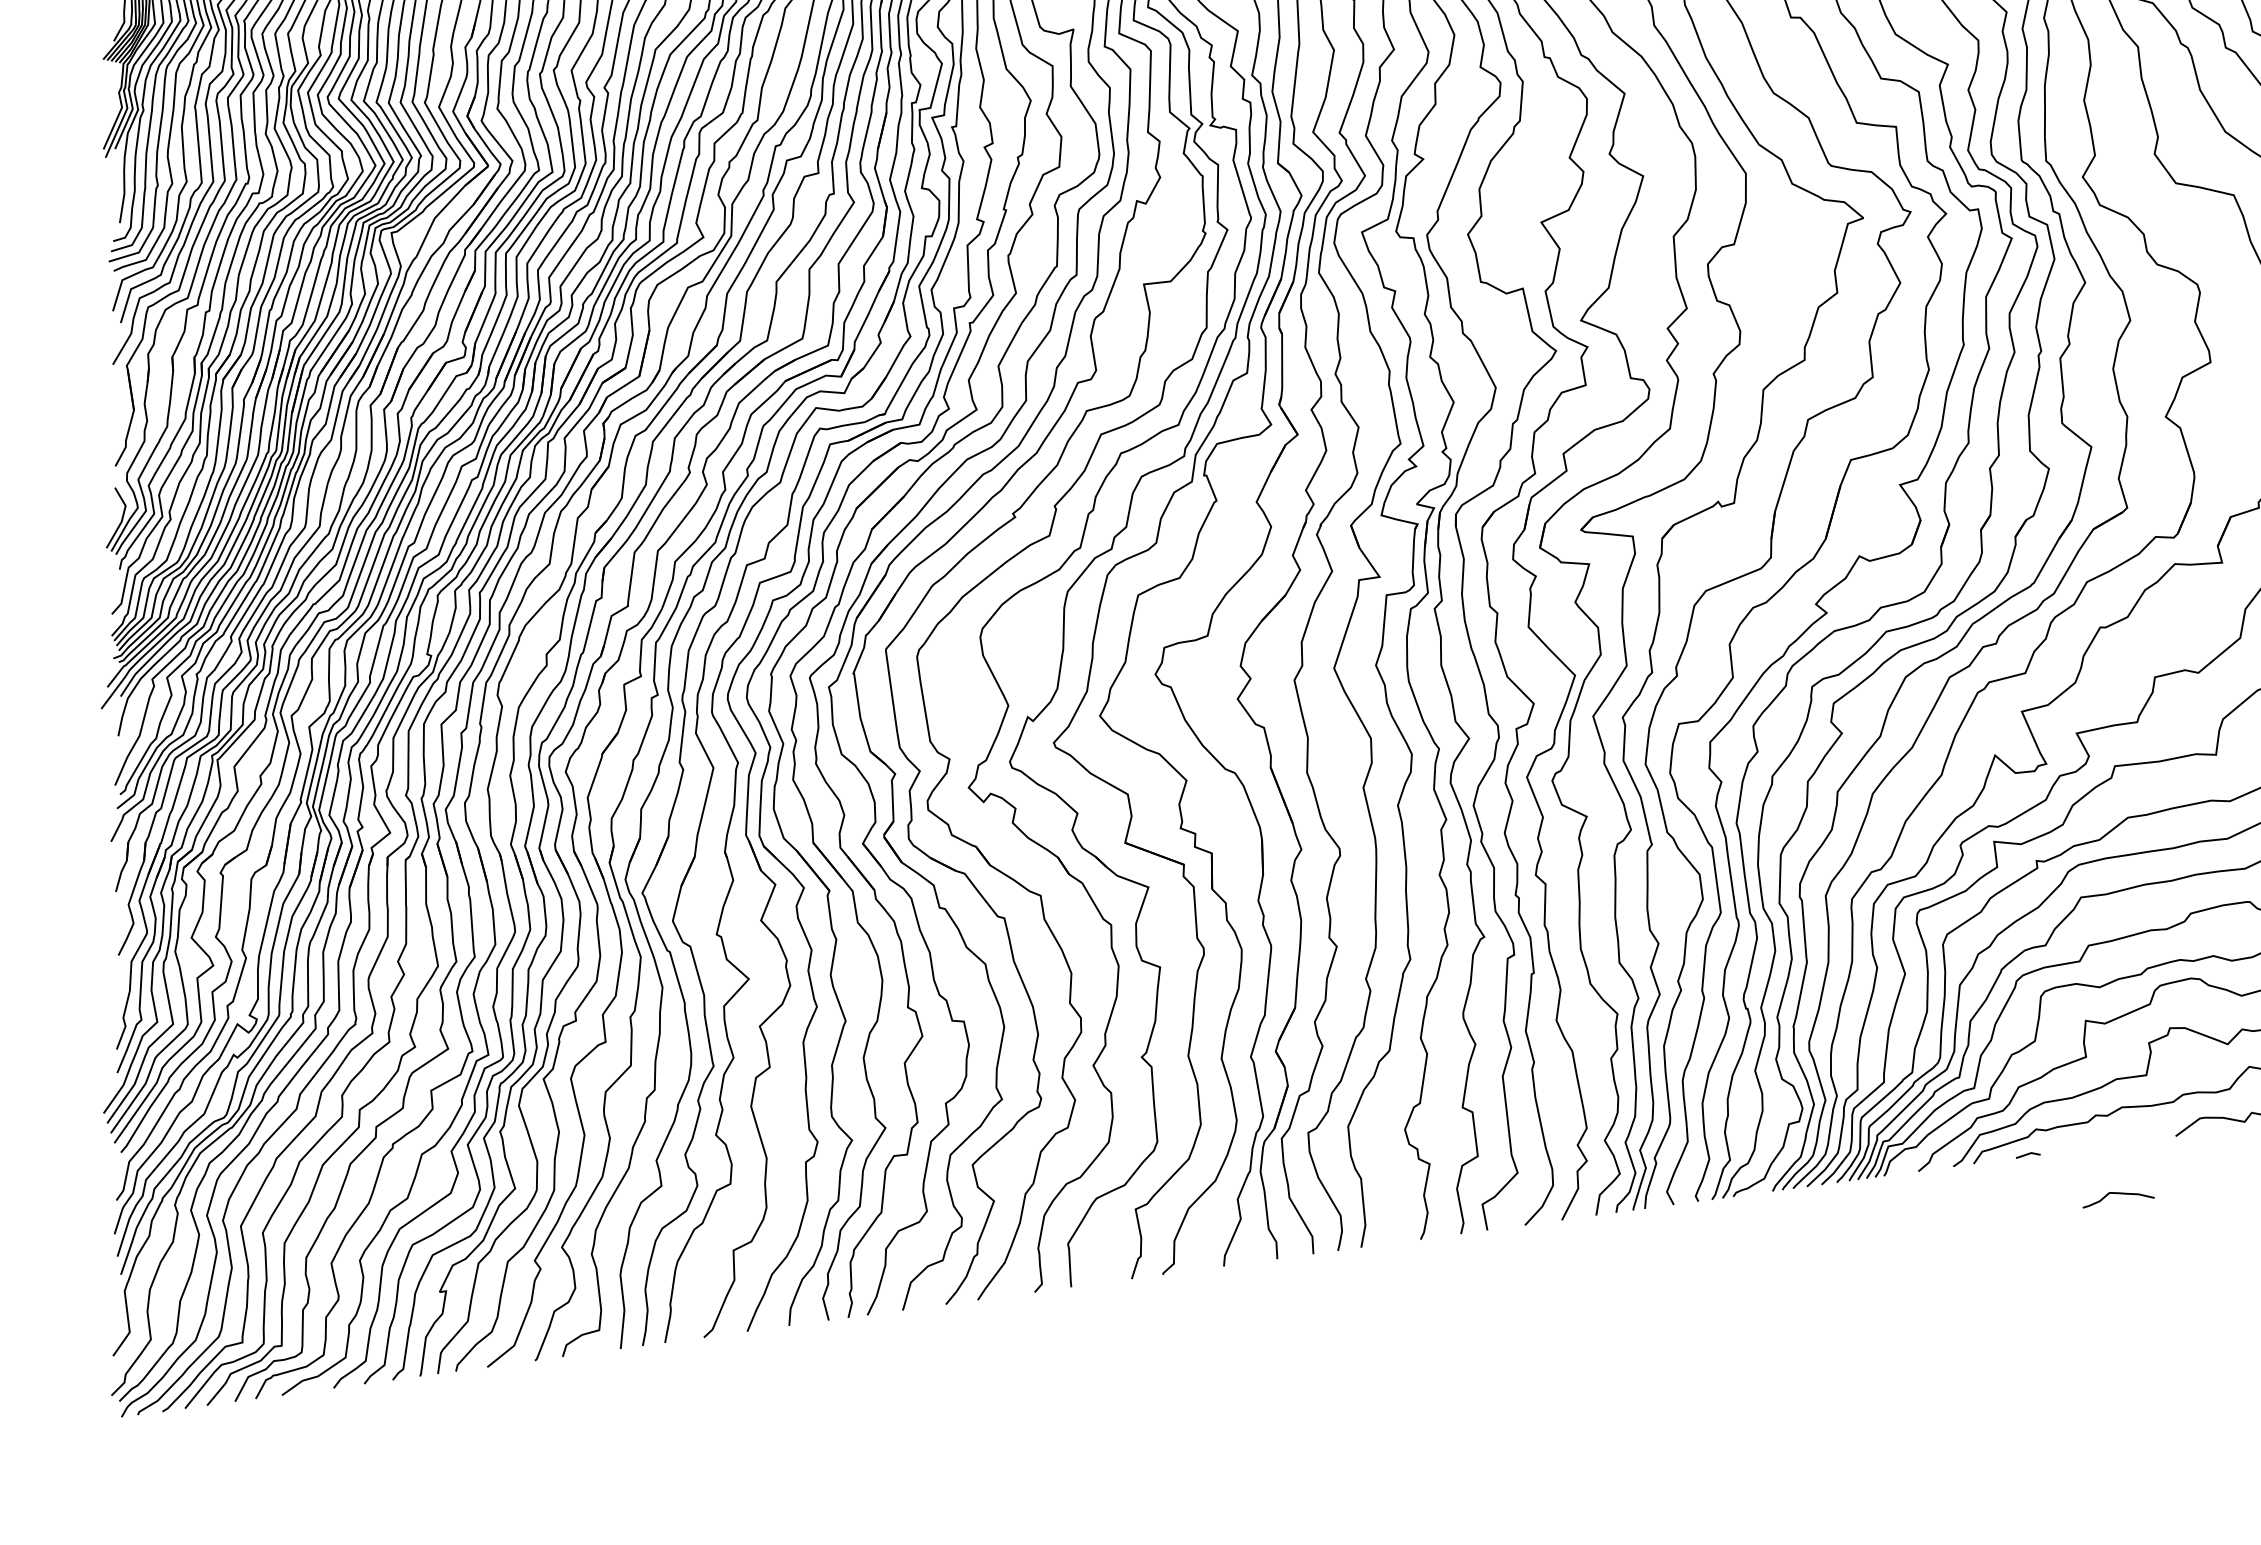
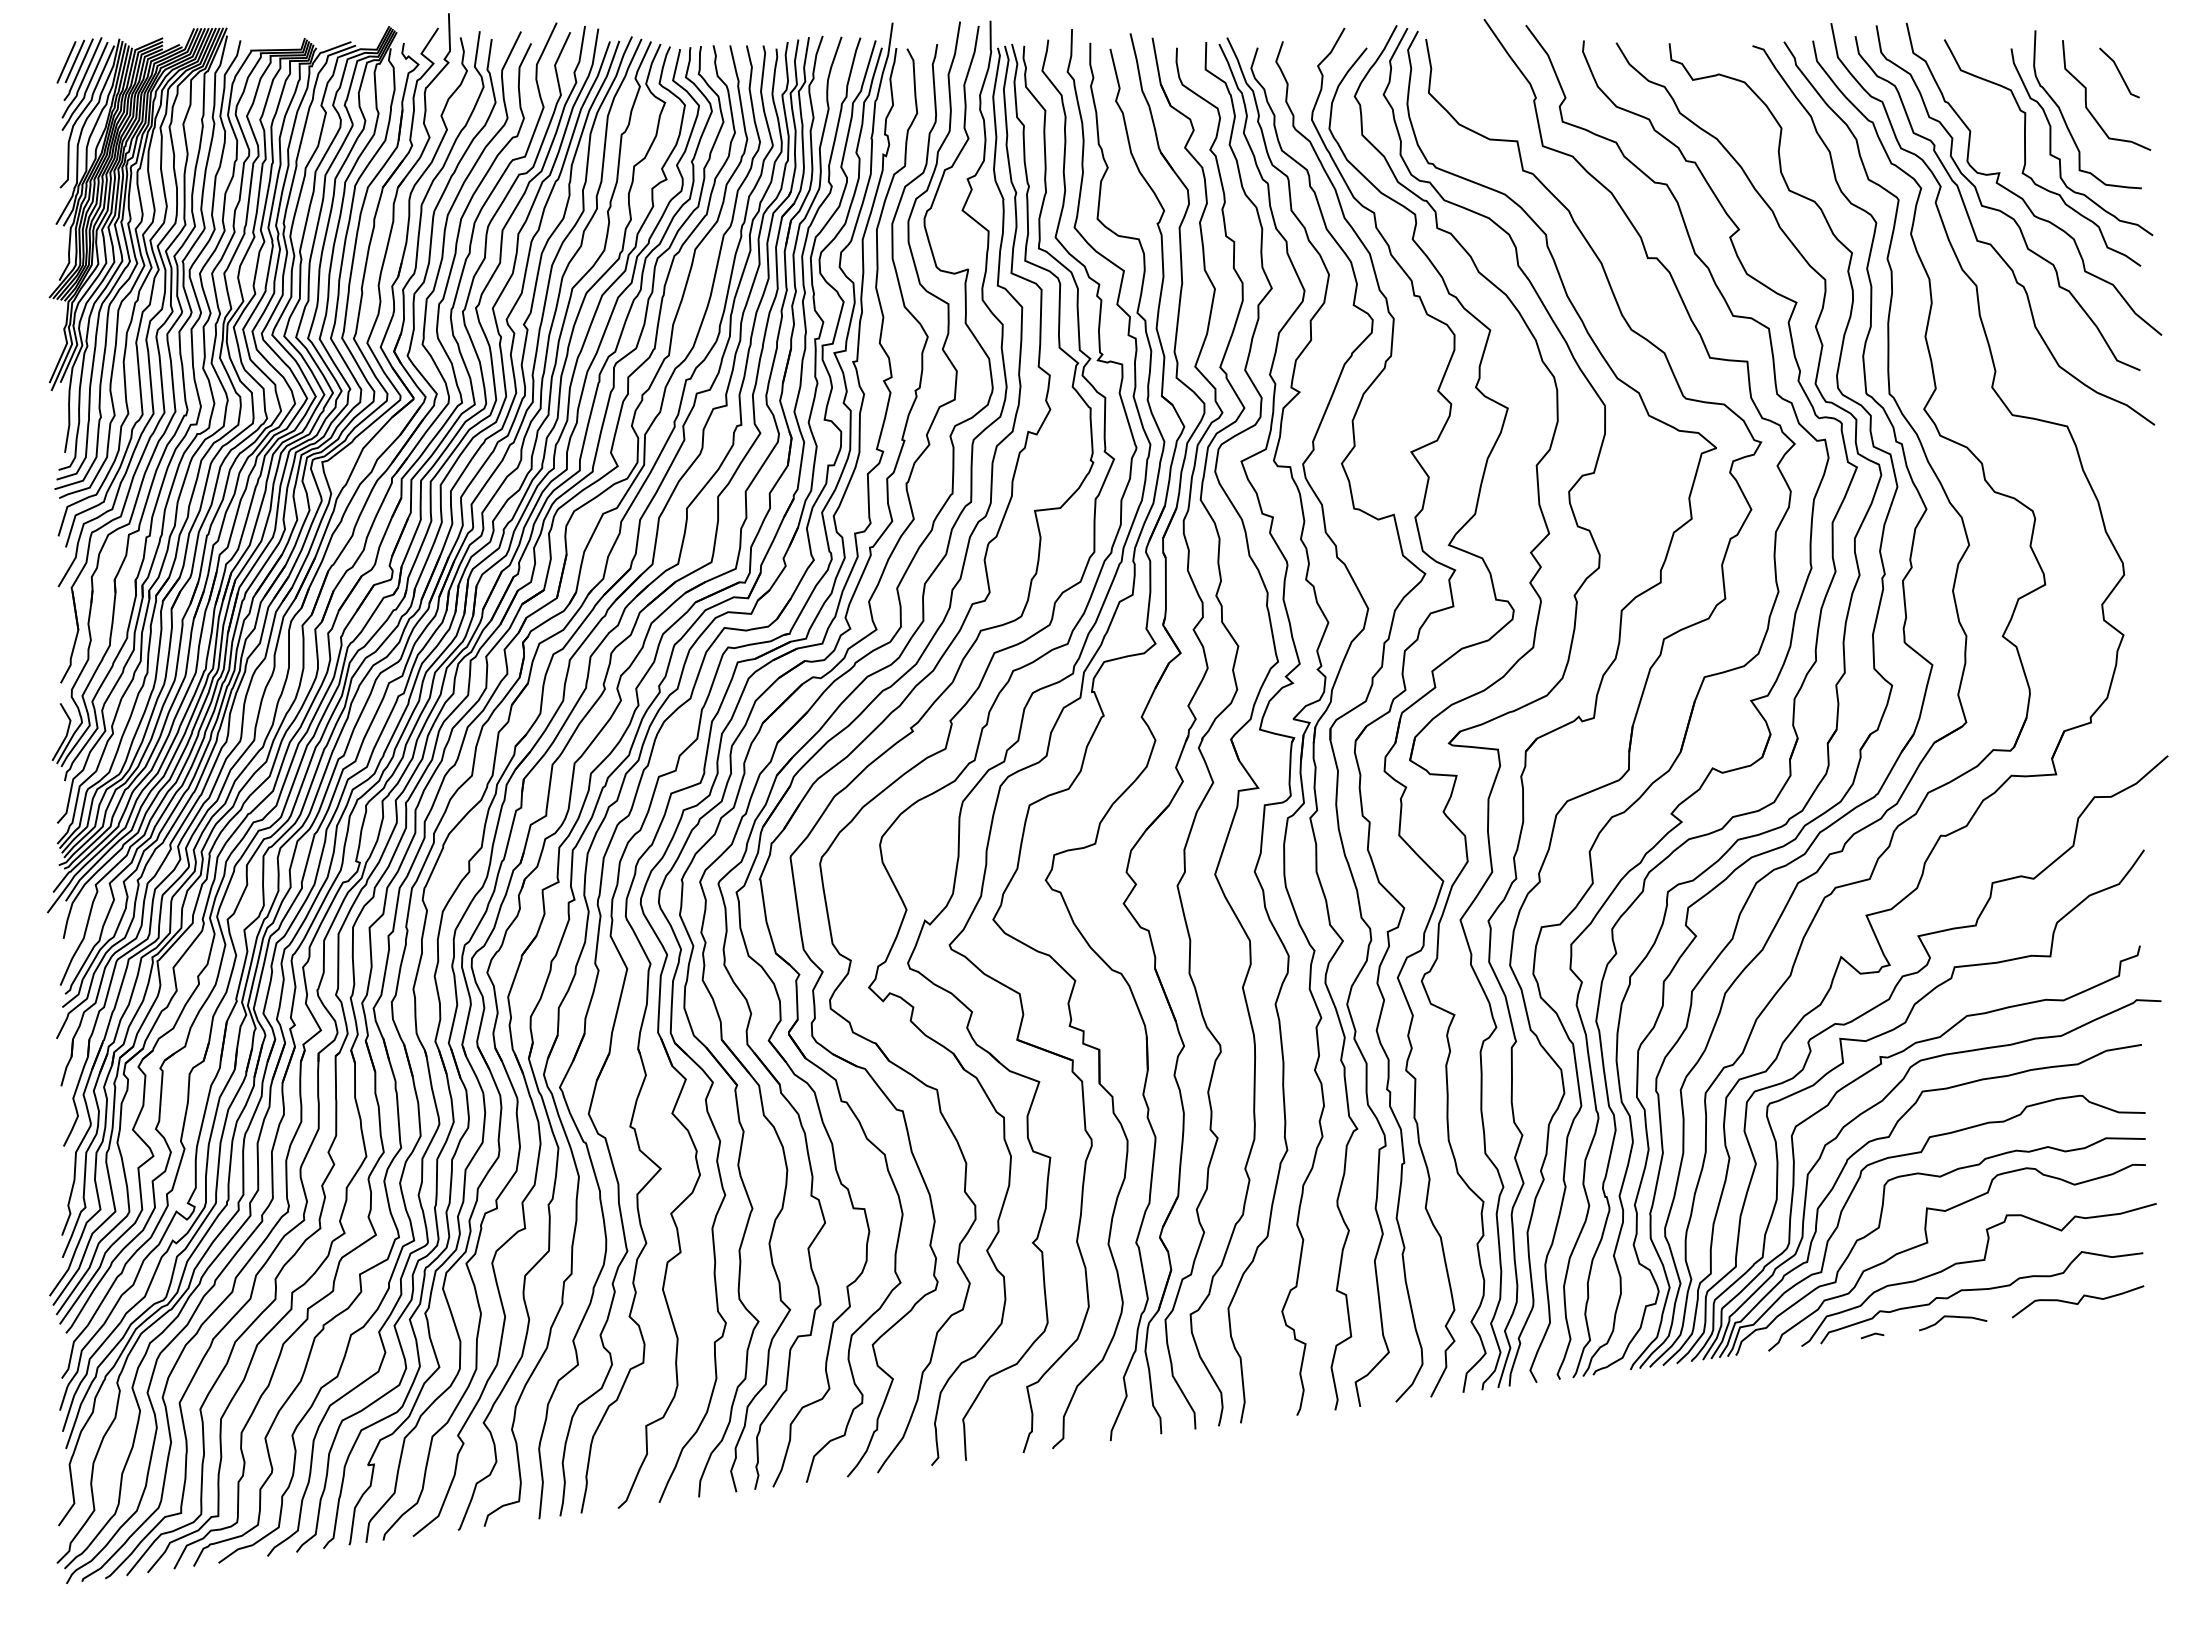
curve: (2119, 1194) -> (1953, 1317), moved

